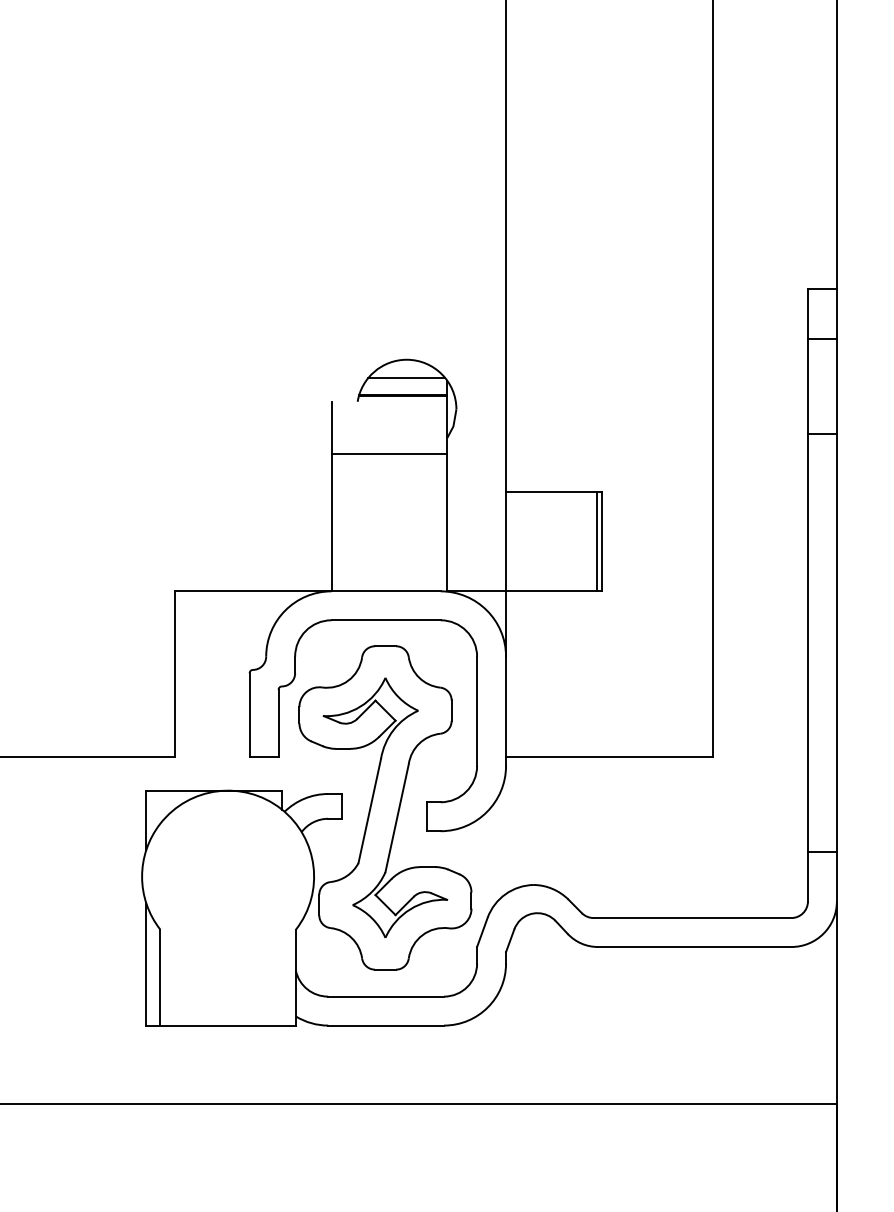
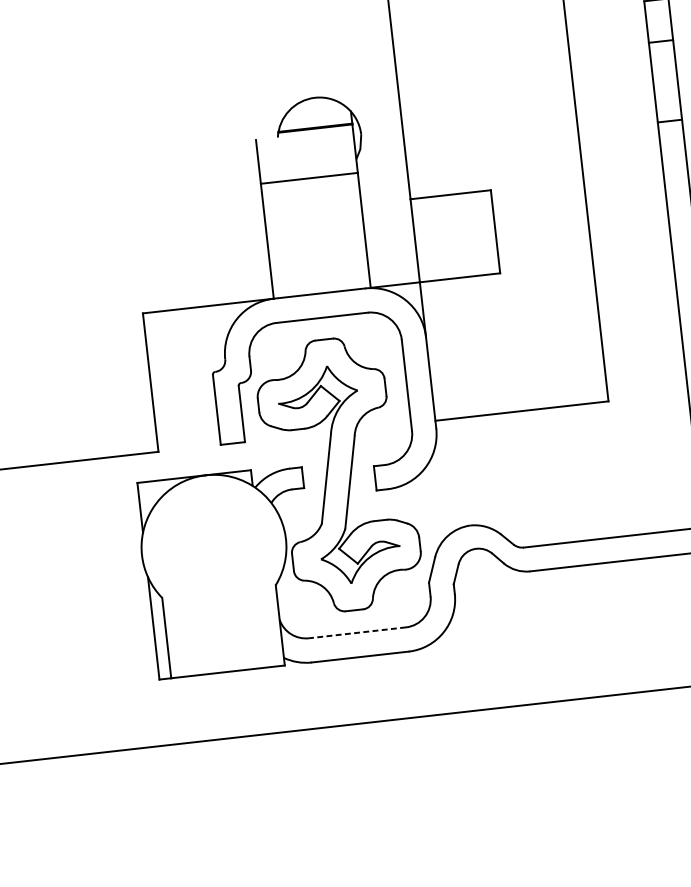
line: (406, 378) -> (316, 113), removed
line: (597, 541) -> (491, 232), removed
line: (386, 996) -> (357, 632), solid -> dashed

